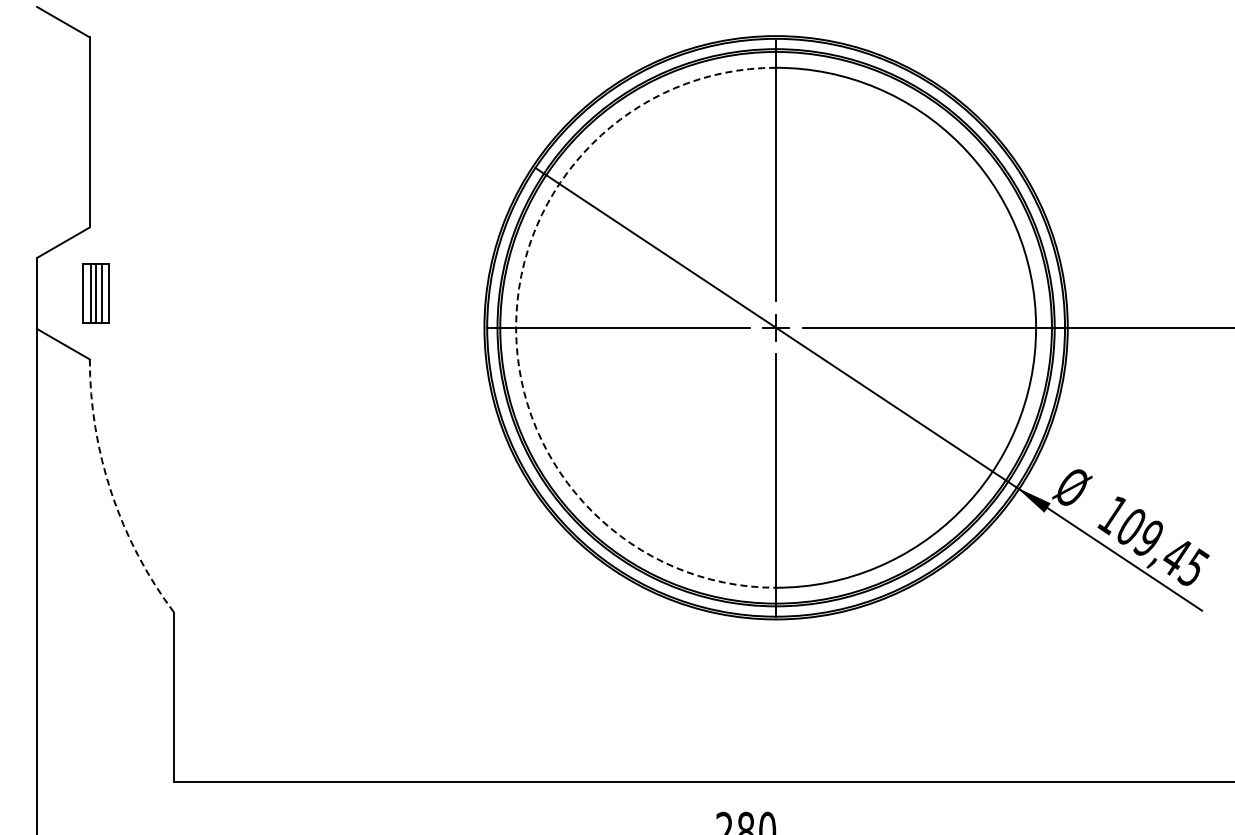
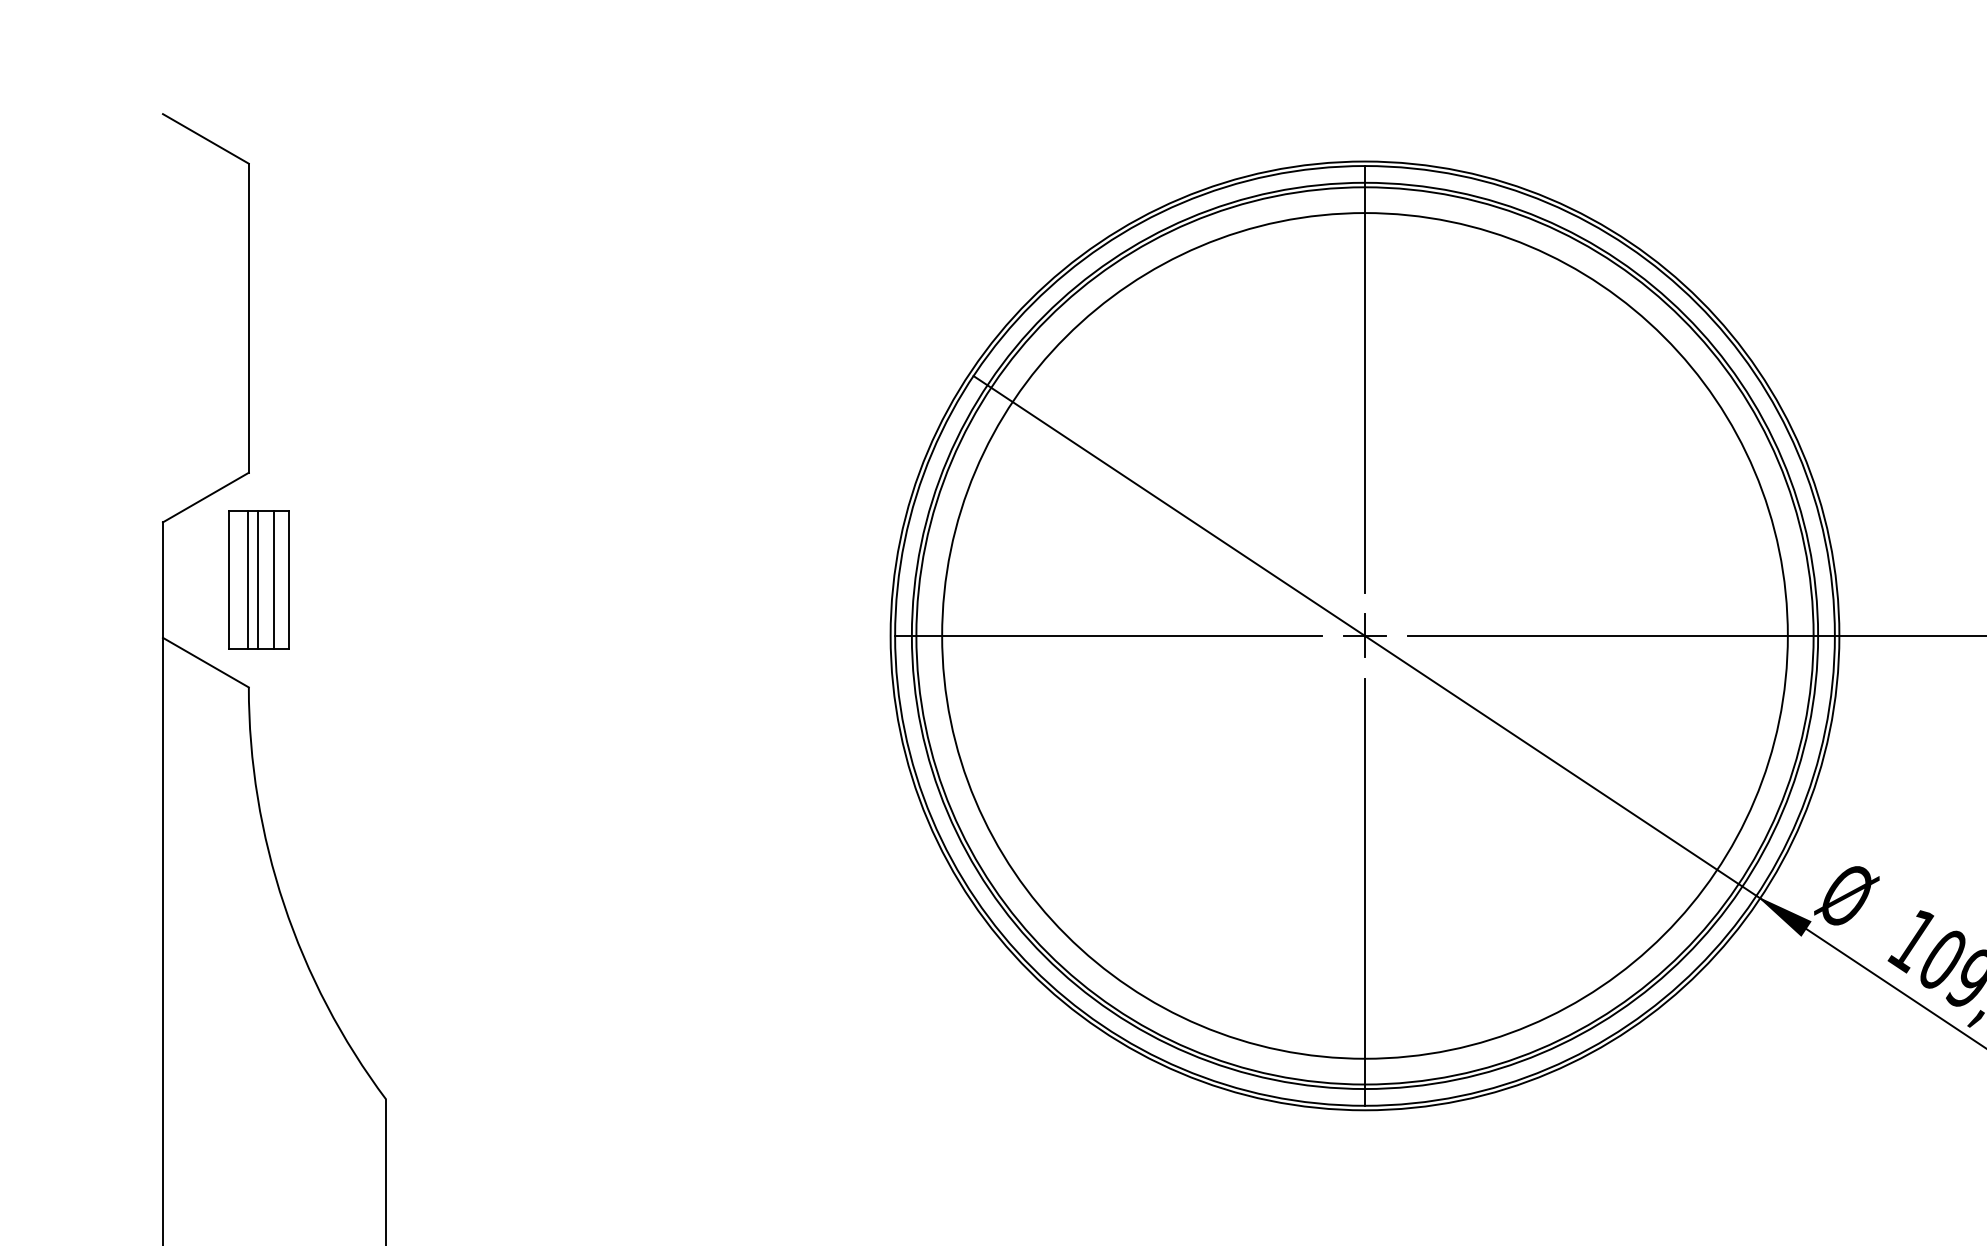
part: (95, 293) -> (258, 580), size x1.43
arc: (516, 327) -> (942, 635), dashed -> solid
arc: (111, 493) -> (284, 905), dashed -> solid

